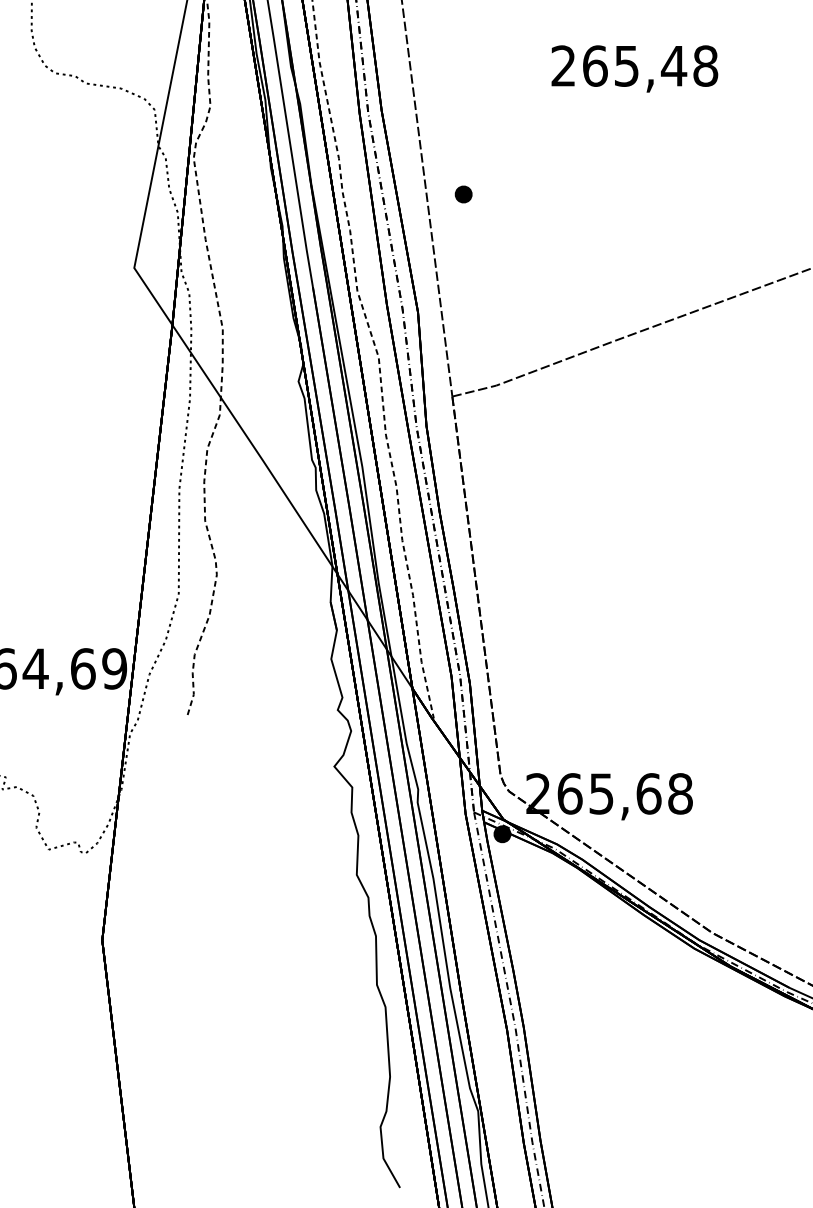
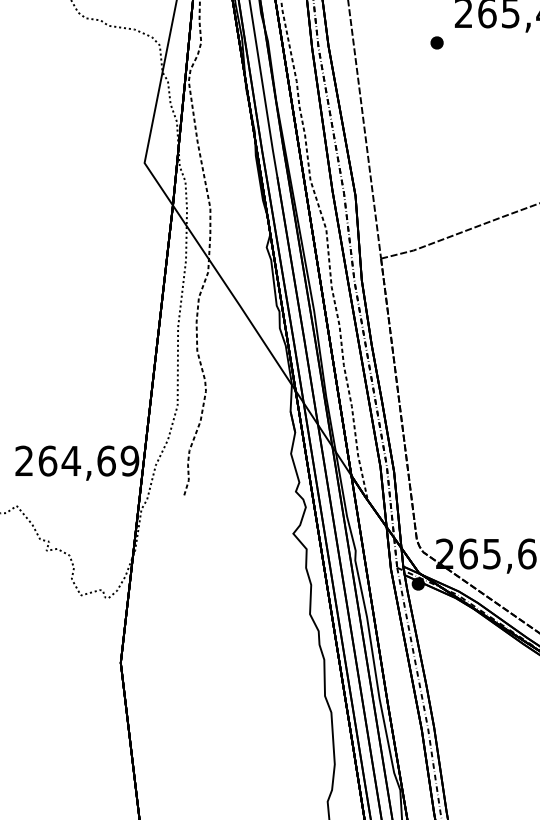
part: (463, 194) -> (436, 42), moved

